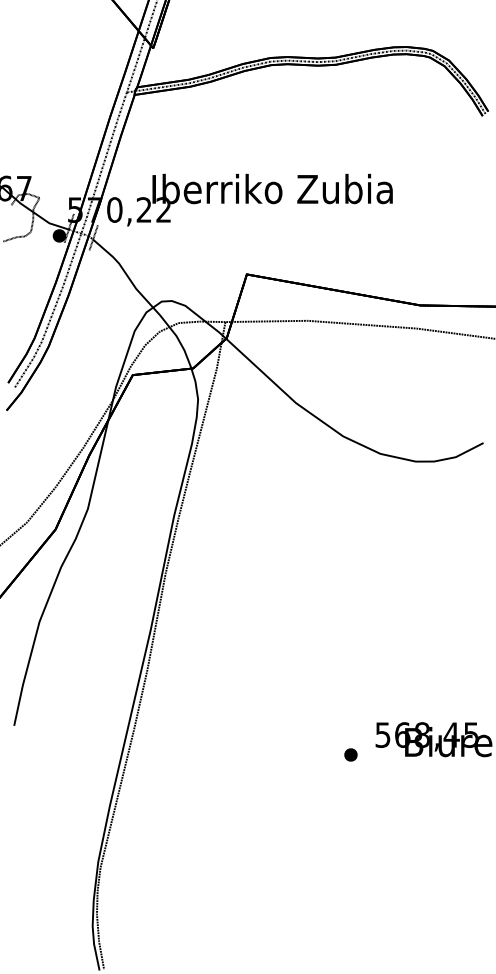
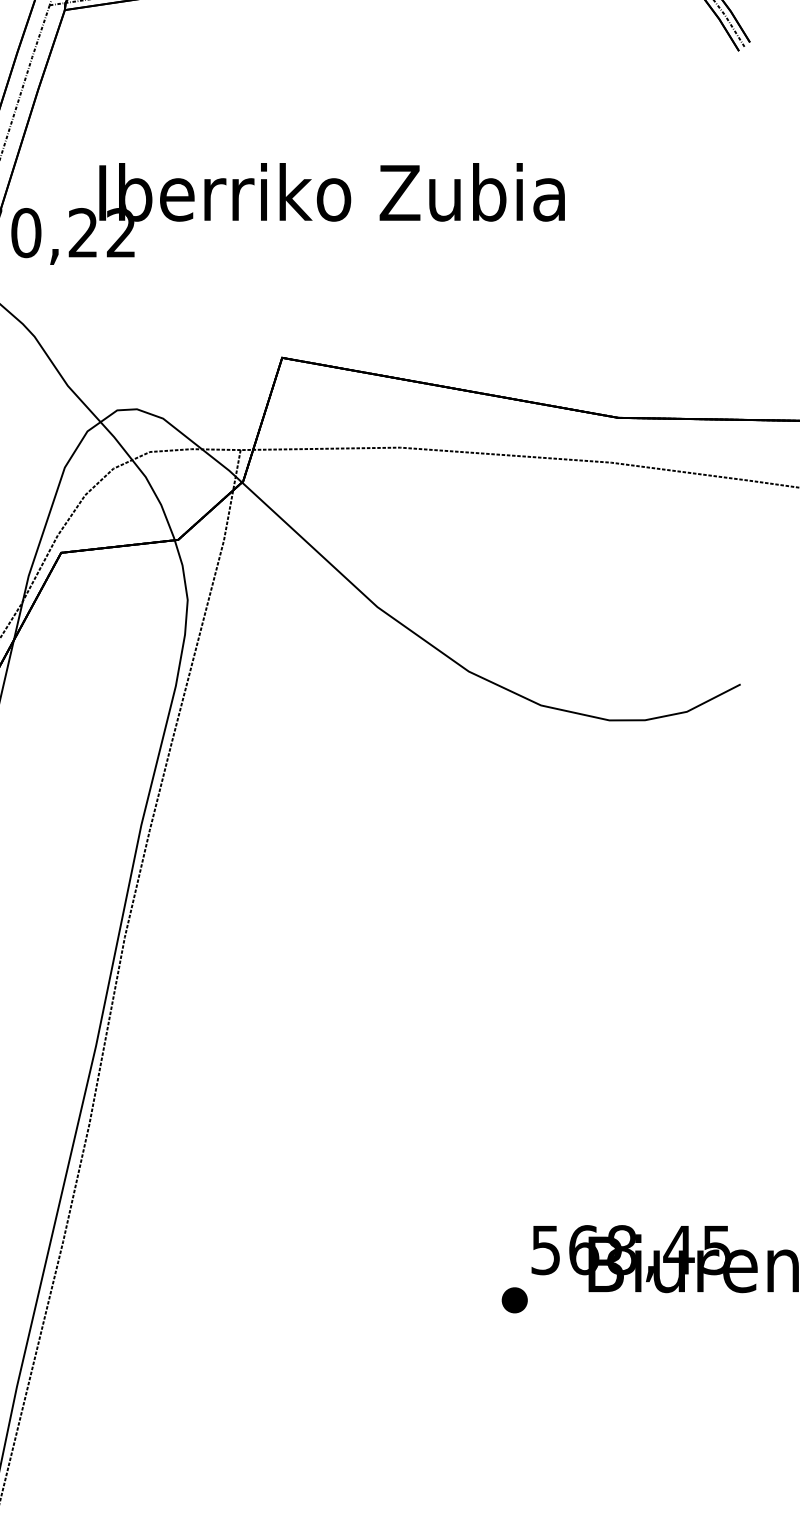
part: (350, 754) -> (513, 1299), moved

